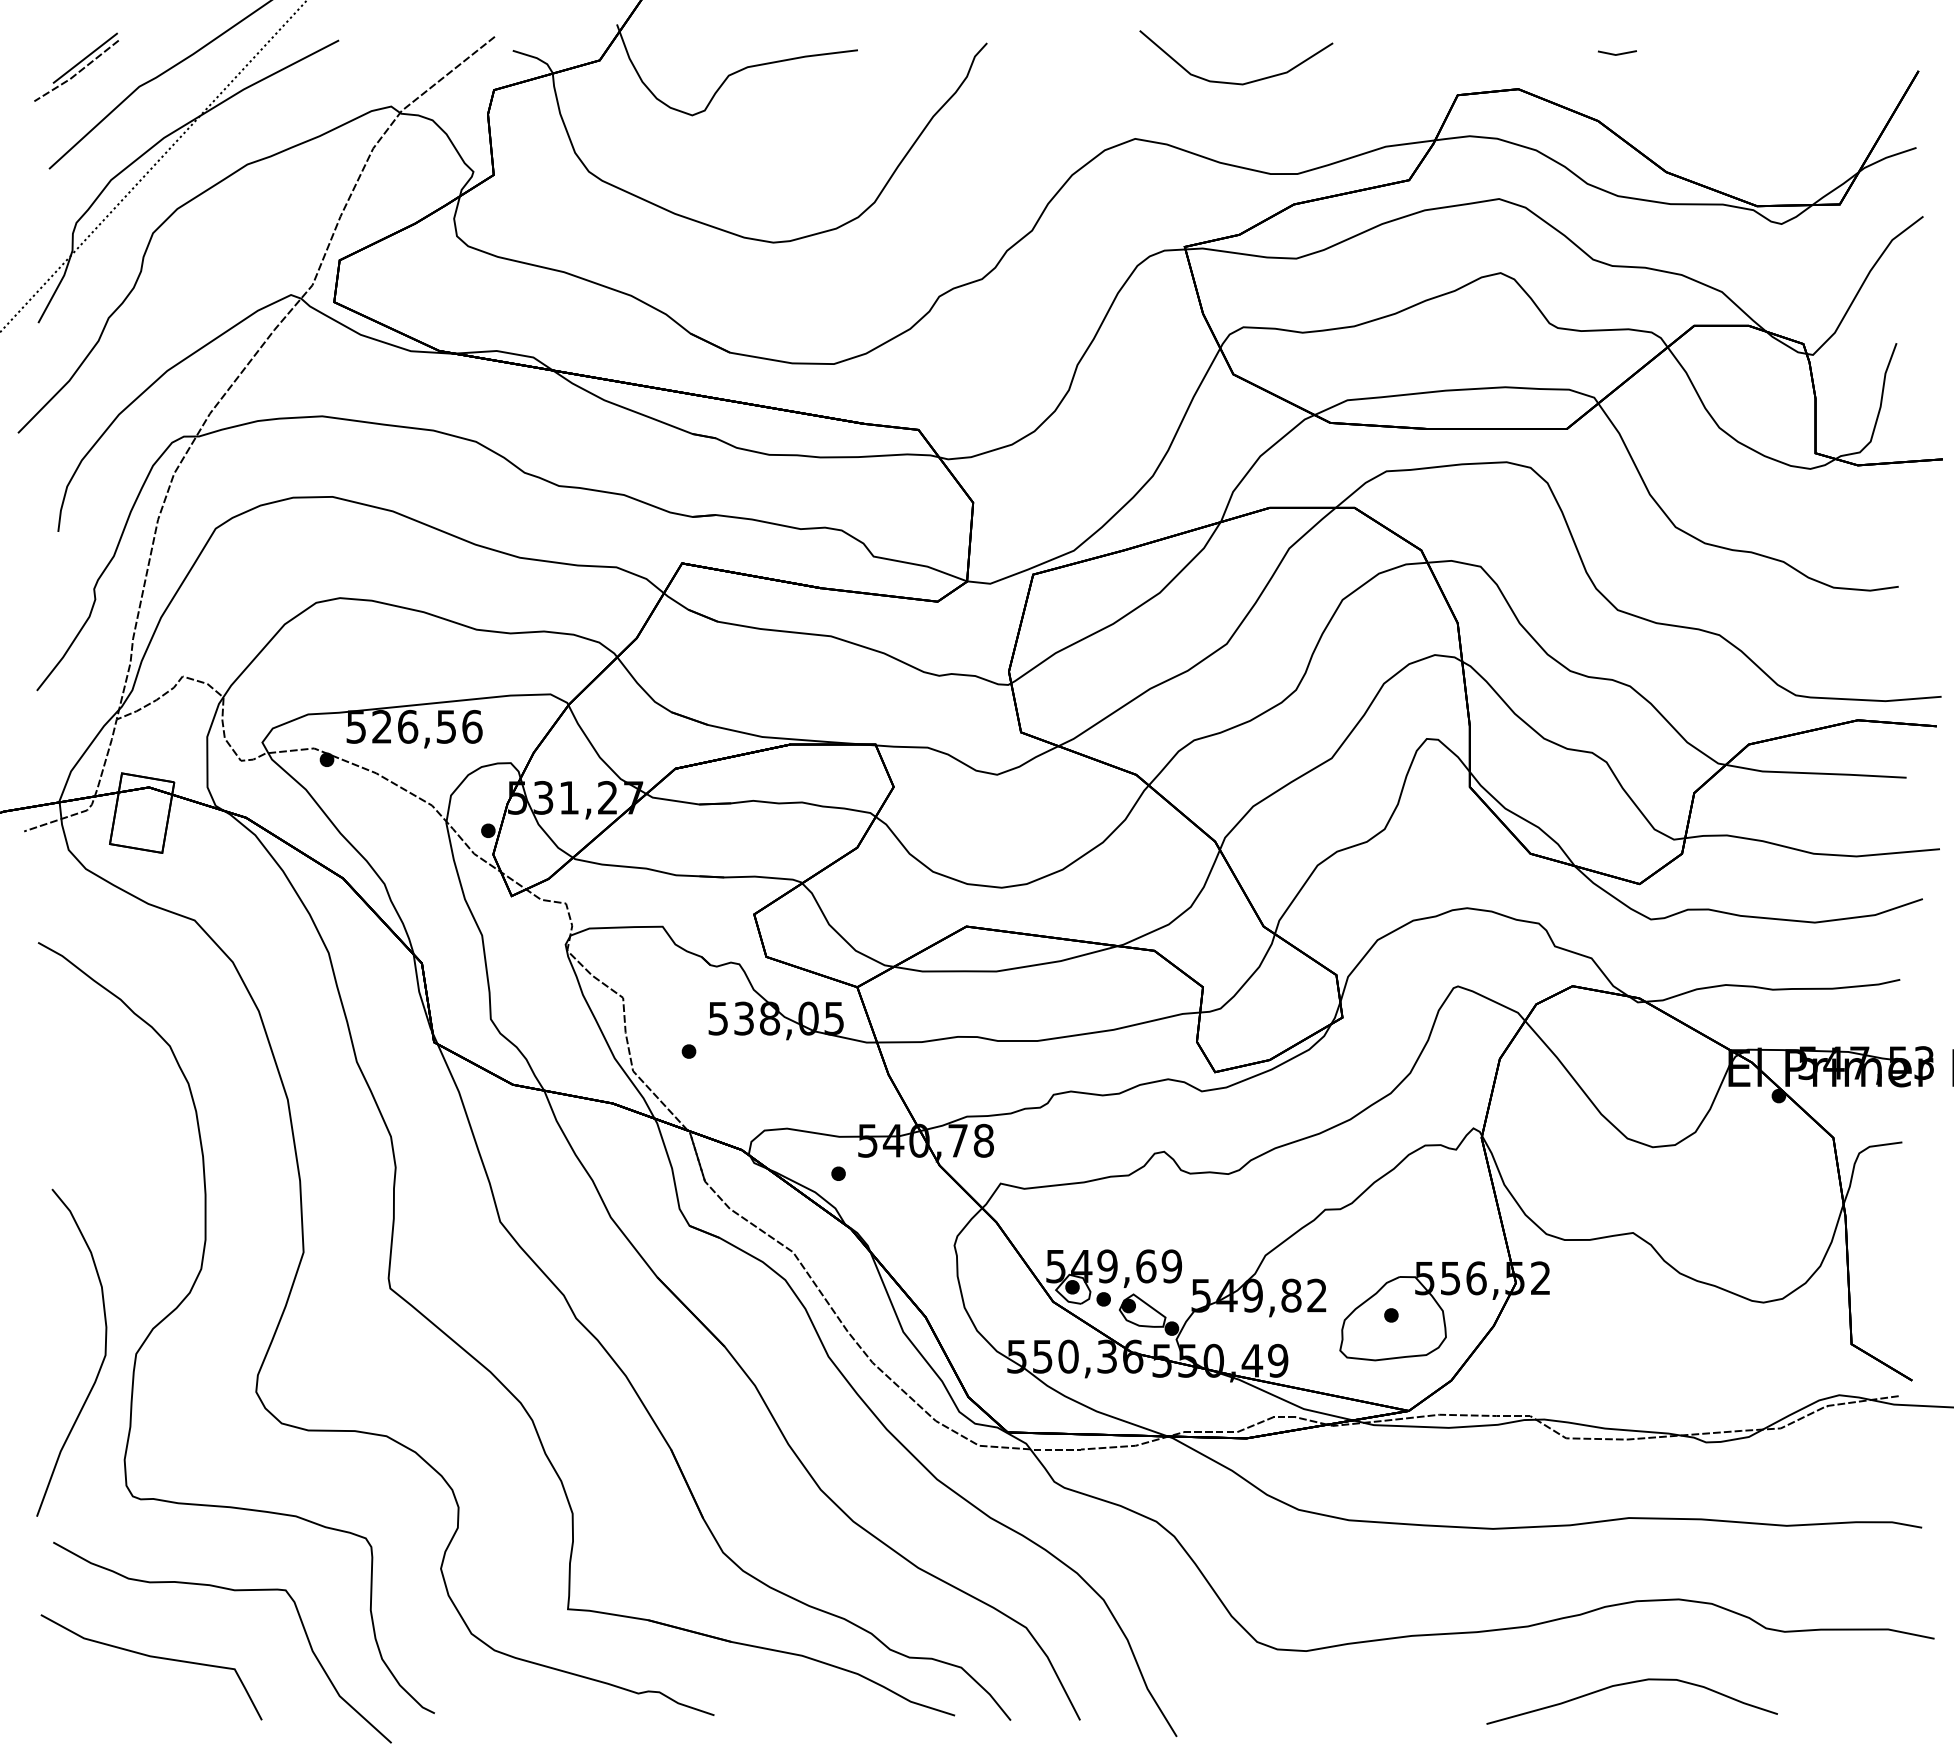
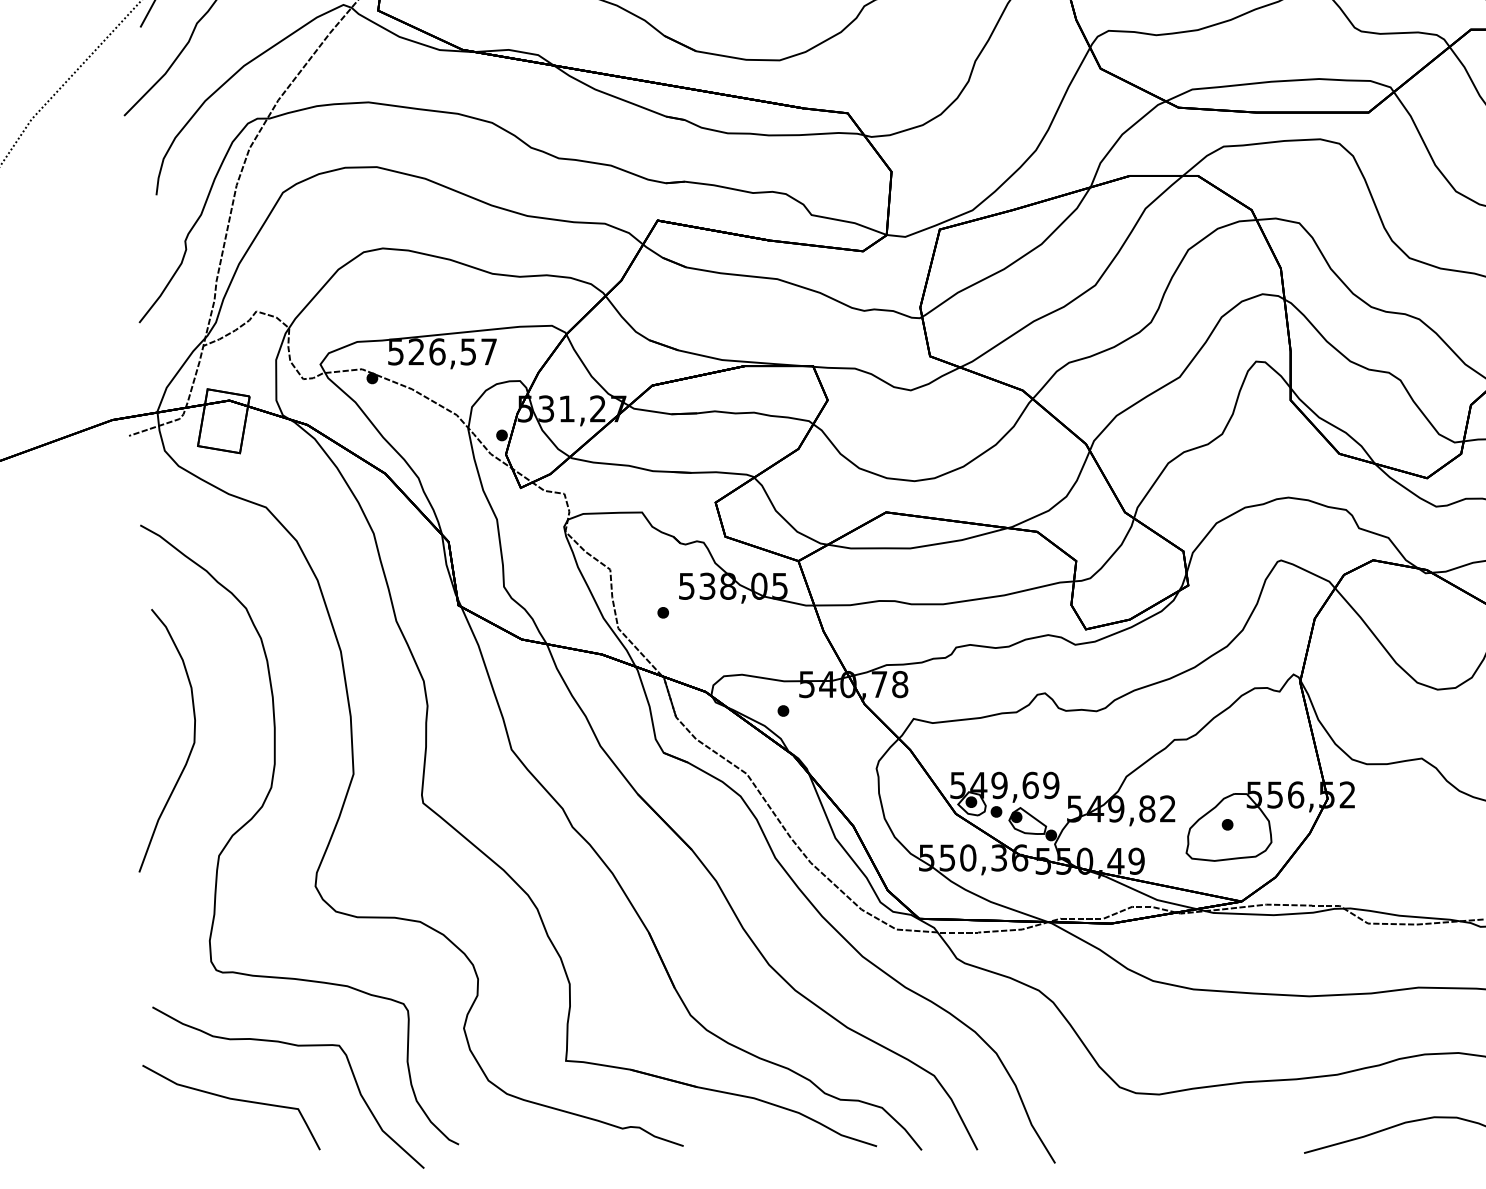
text: (472, 726) -> (489, 351), 526,56 -> 526,57
curve: (101, 1362) -> (191, 748), moved

